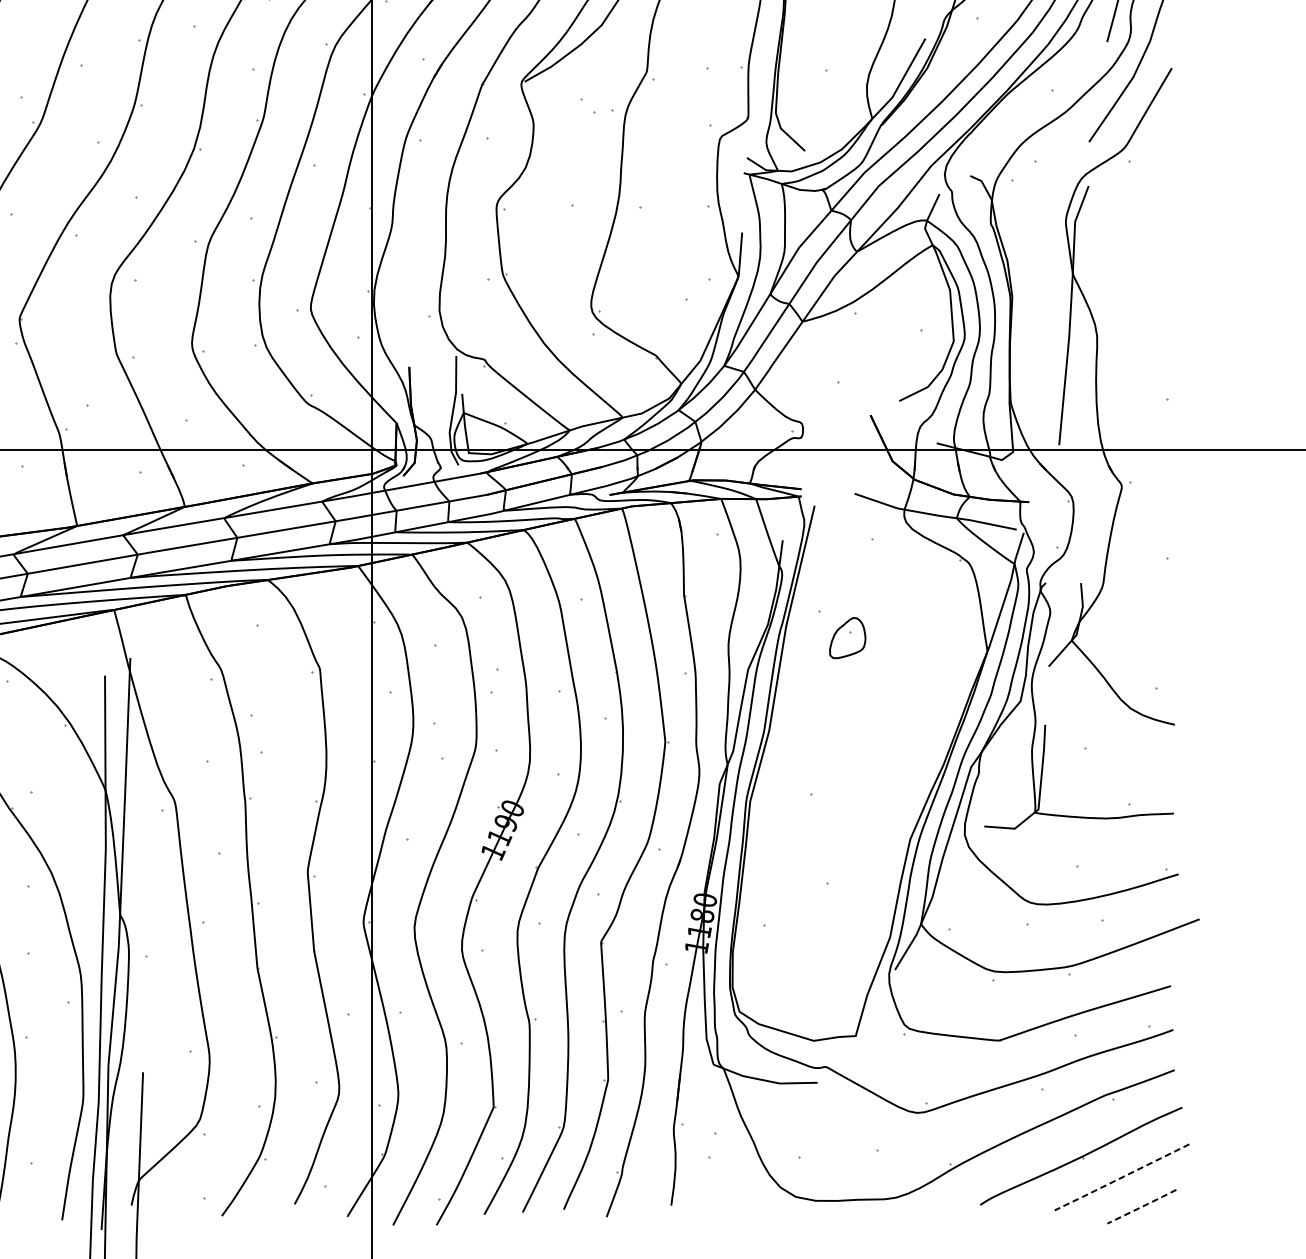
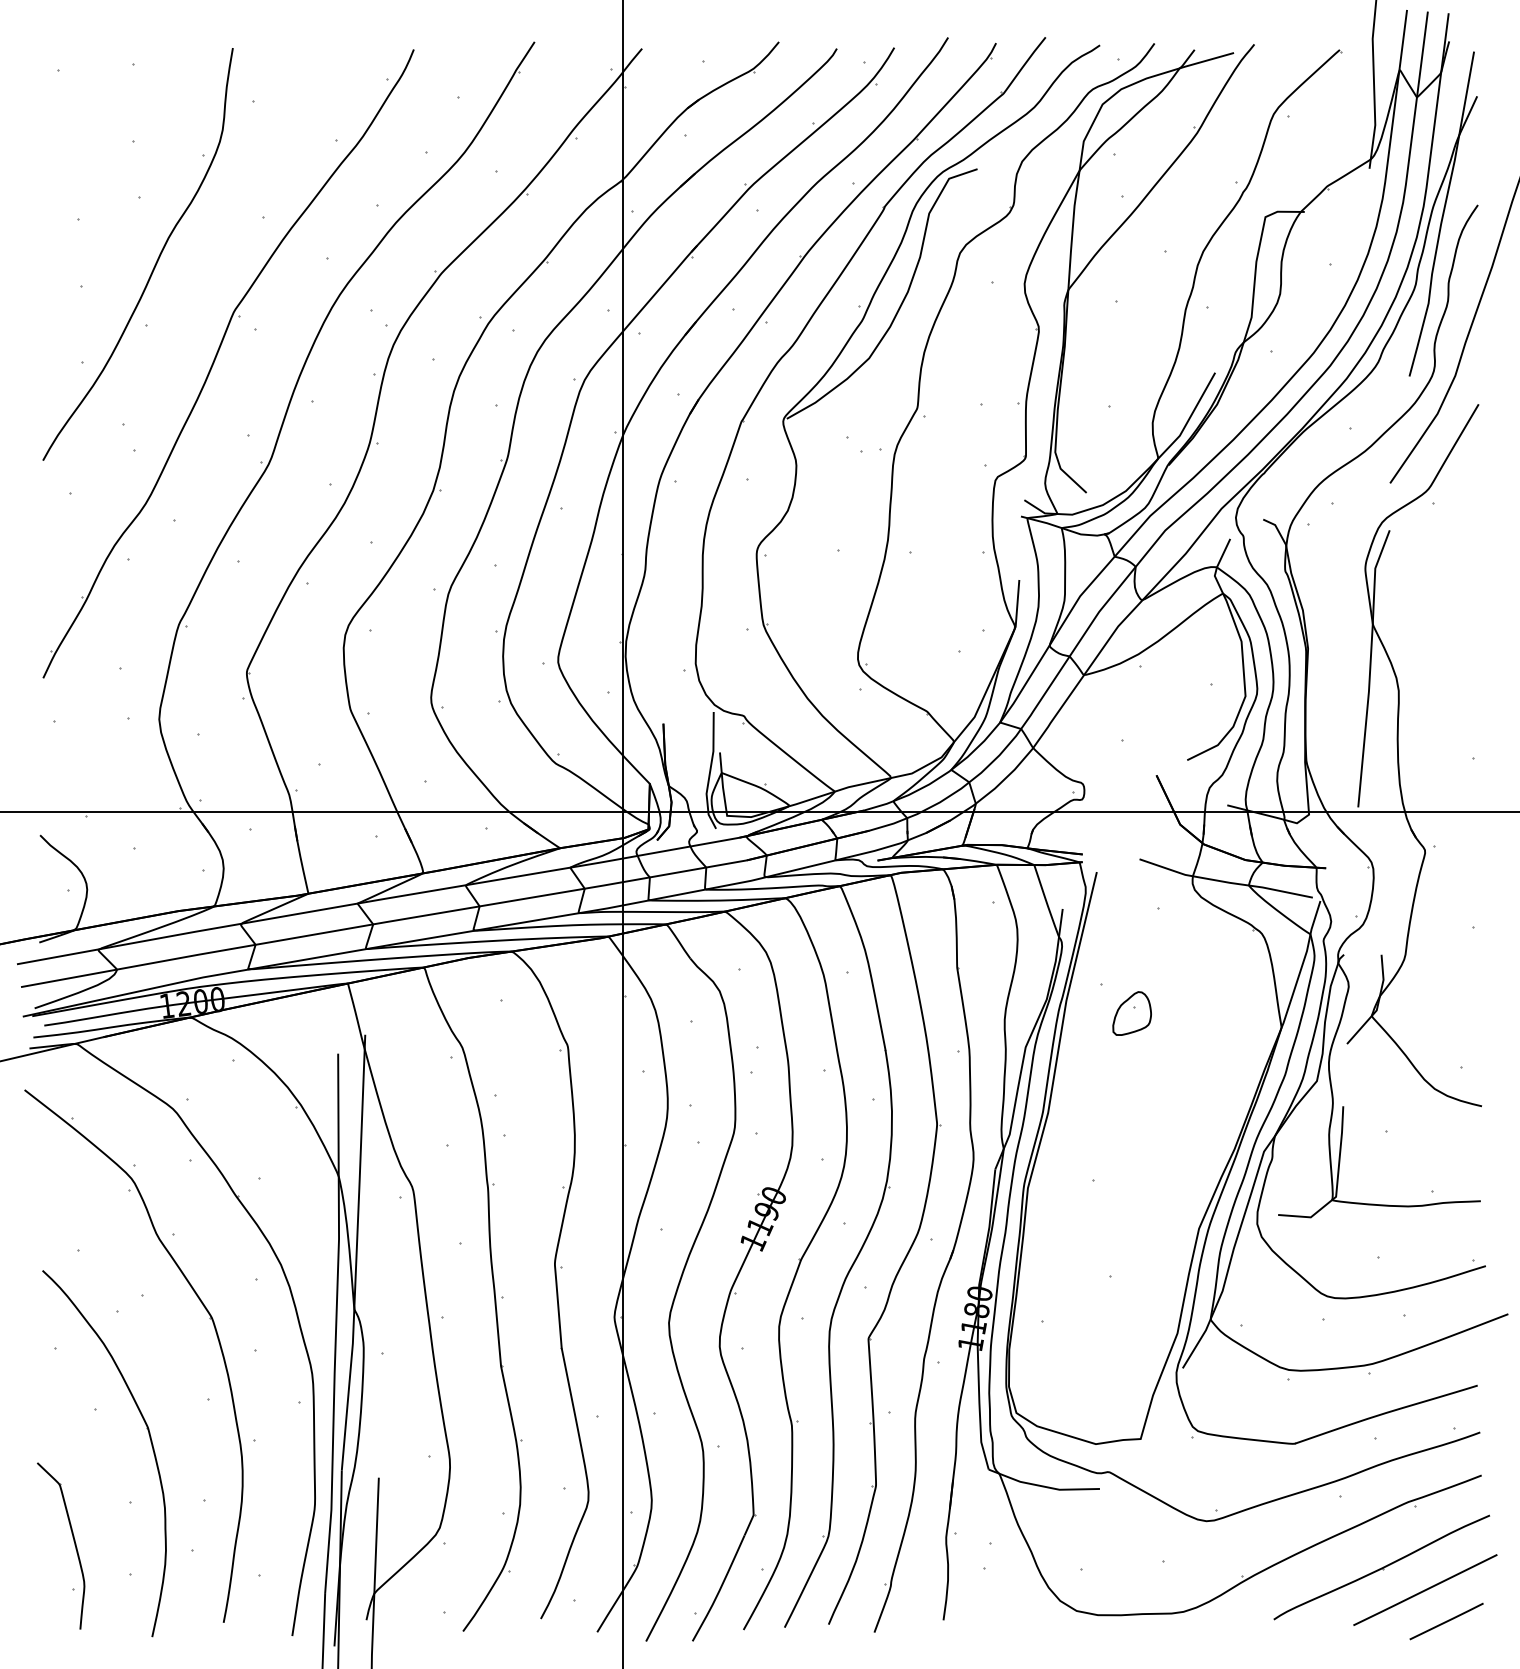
line: (1121, 1177) -> (1424, 1590), dashed -> solid
line: (1142, 1206) -> (1447, 1621), dashed -> solid

